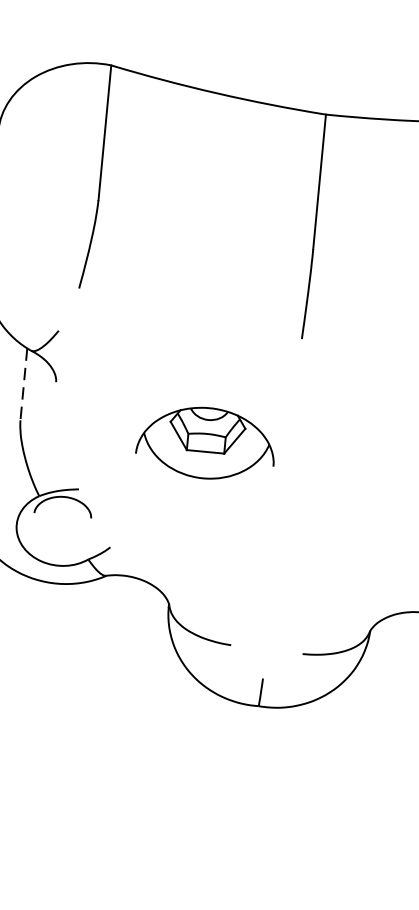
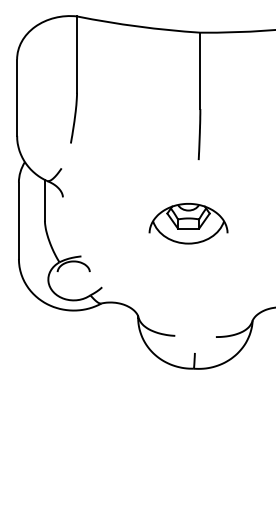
line: (23, 384) -> (44, 200), dashed -> solid
part: (206, 442) -> (188, 223), moved

